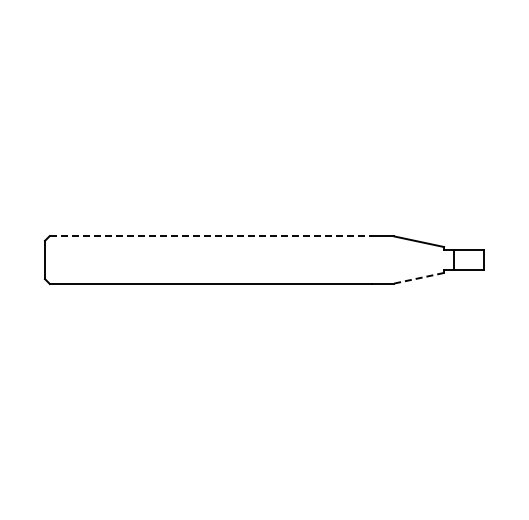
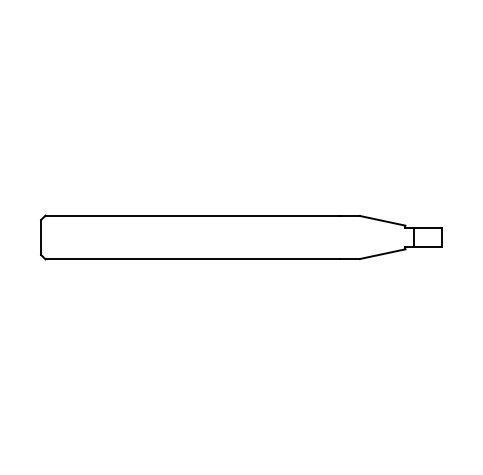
line: (211, 236) -> (193, 216), dashed -> solid
line: (418, 278) -> (382, 254), dashed -> solid

